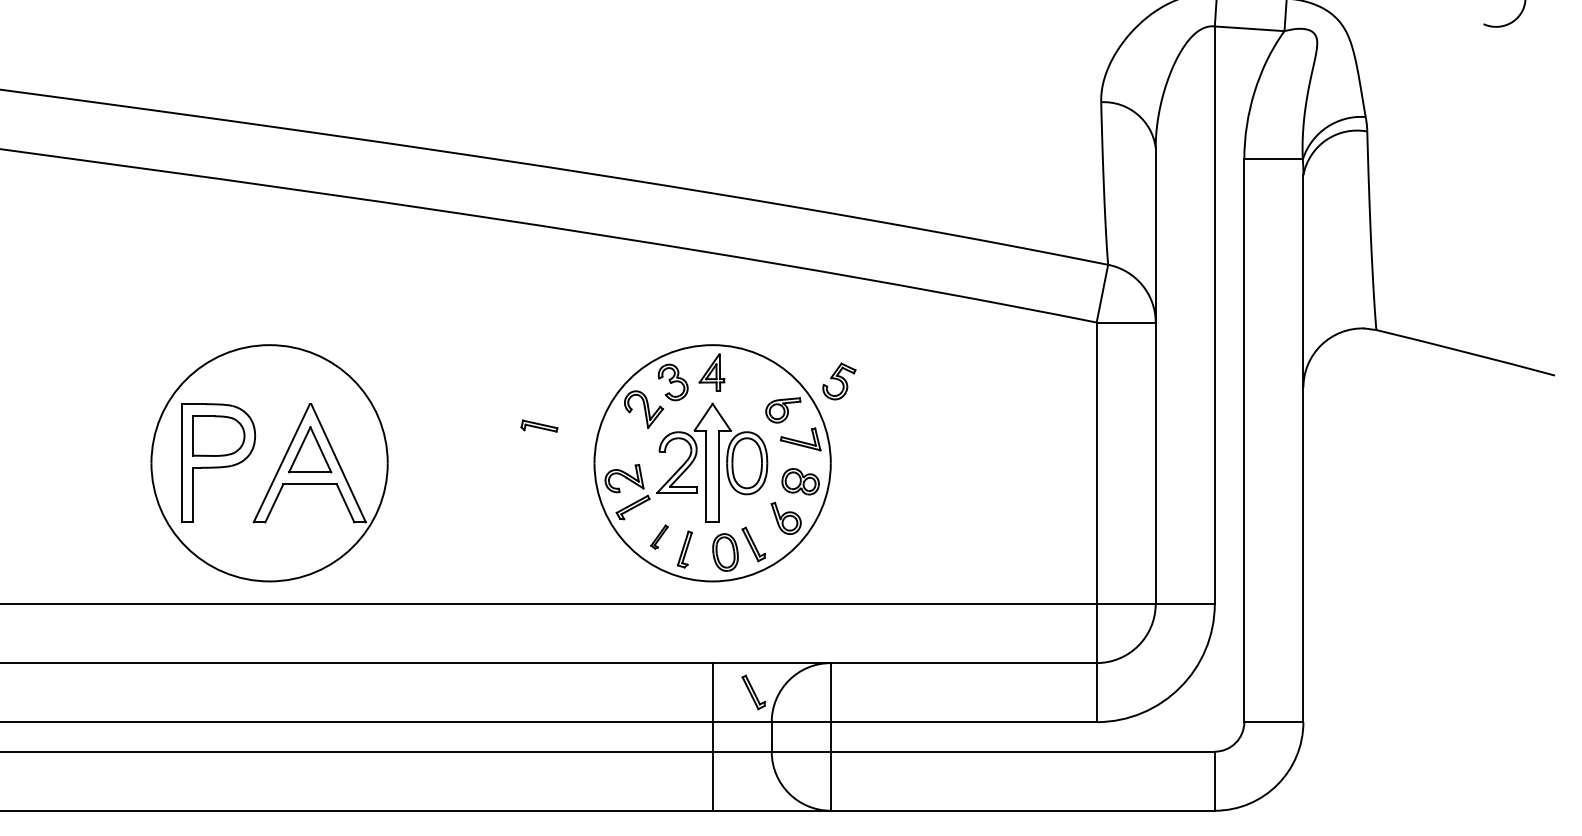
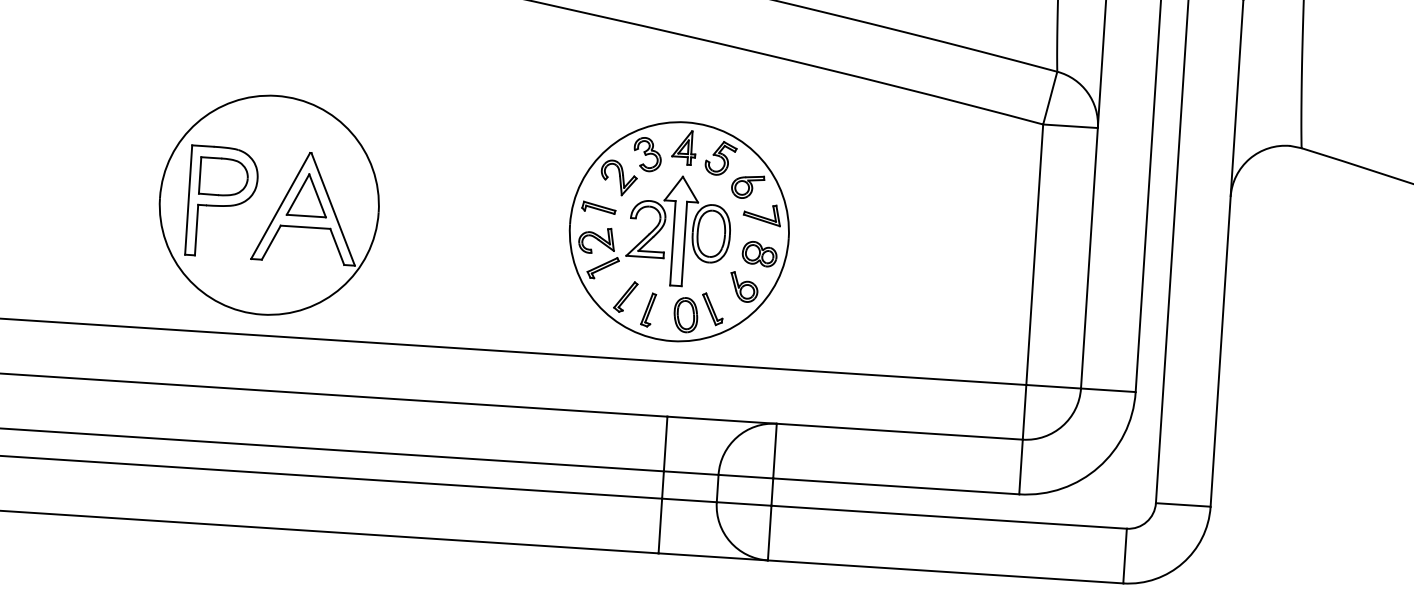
part: (839, 381) -> (721, 158), moved
part: (539, 425) -> (599, 207), moved
part: (659, 536) -> (625, 296), size x1.43
part: (753, 692) -> (703, 446), removed

